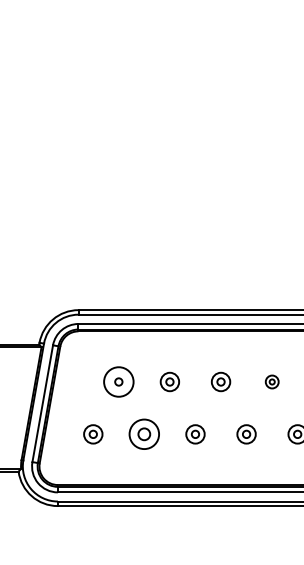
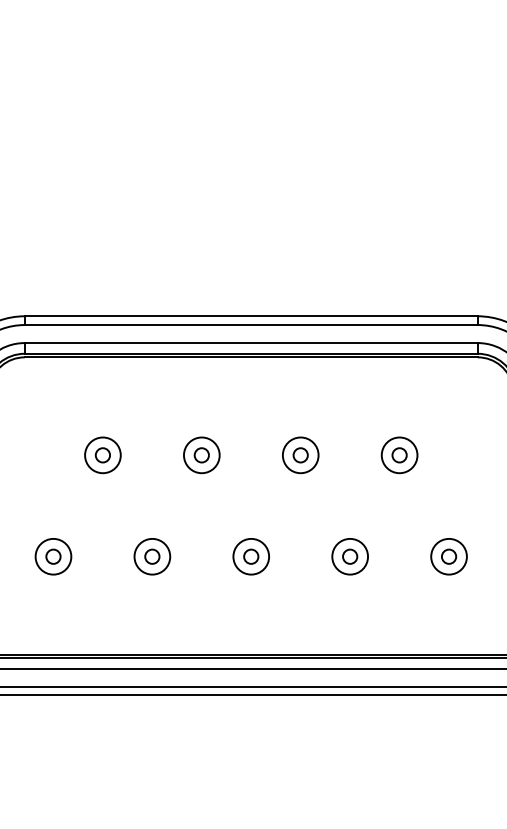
circle: (118, 381) -> (102, 454), size x0.62
part: (272, 381) -> (400, 454), size x1.43
part: (144, 434) -> (152, 556), size x0.62

